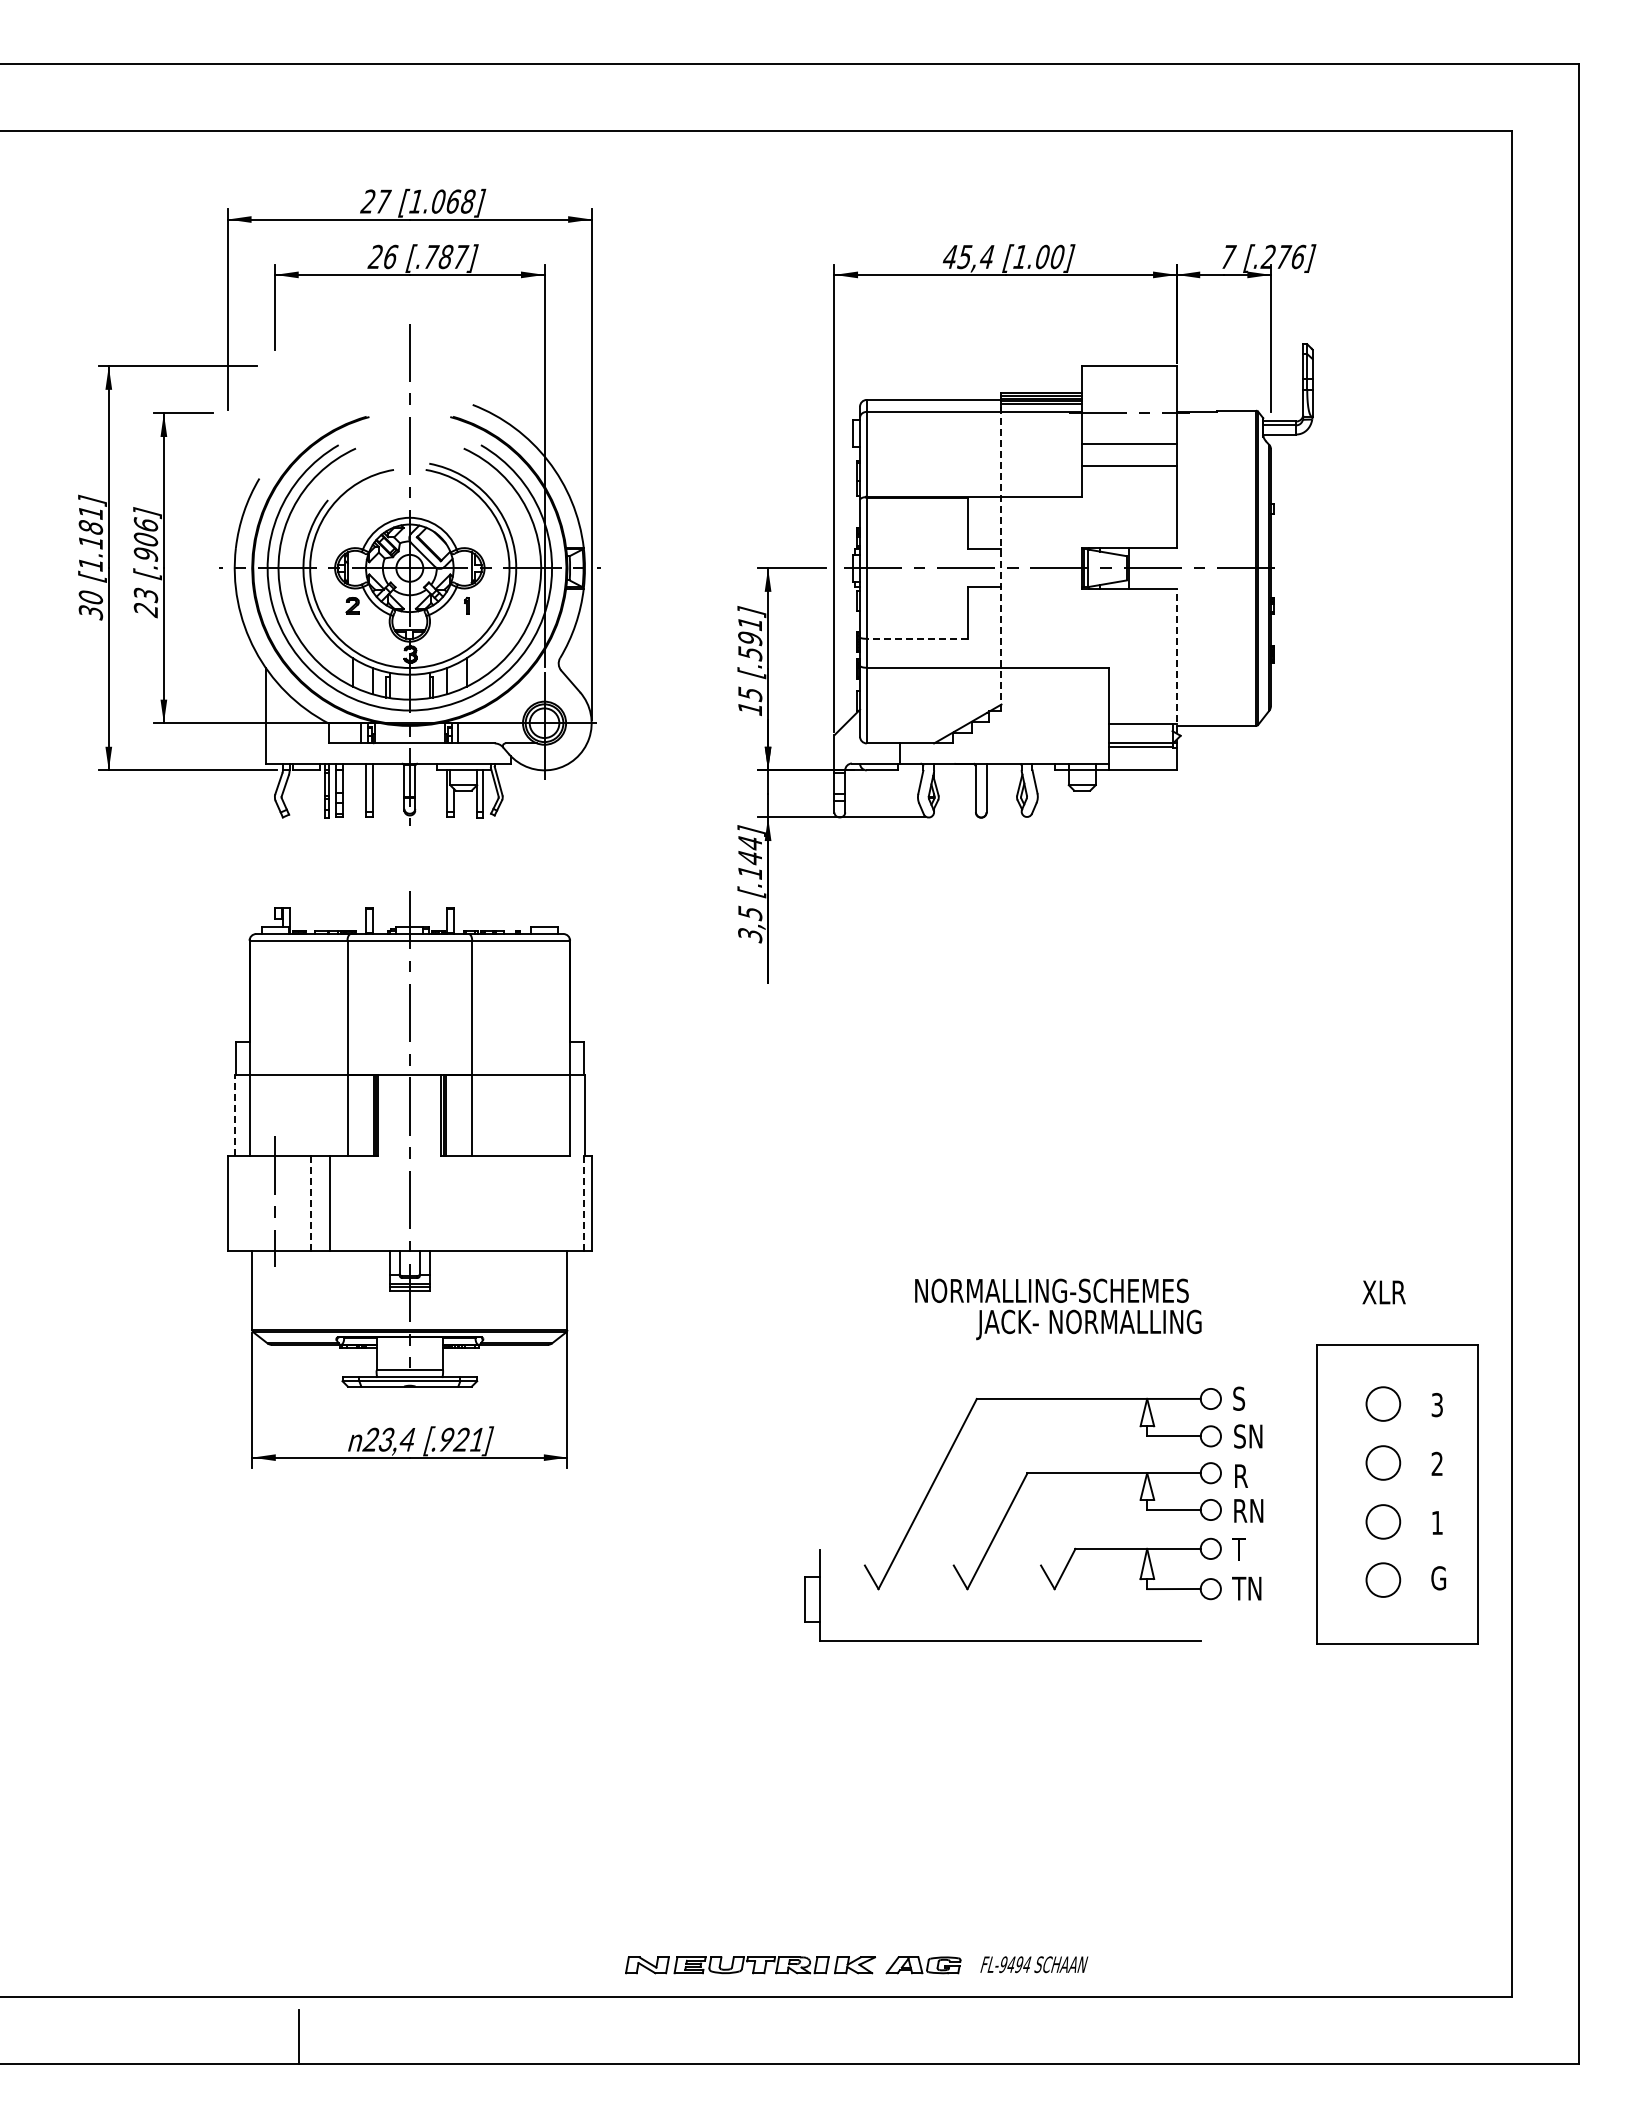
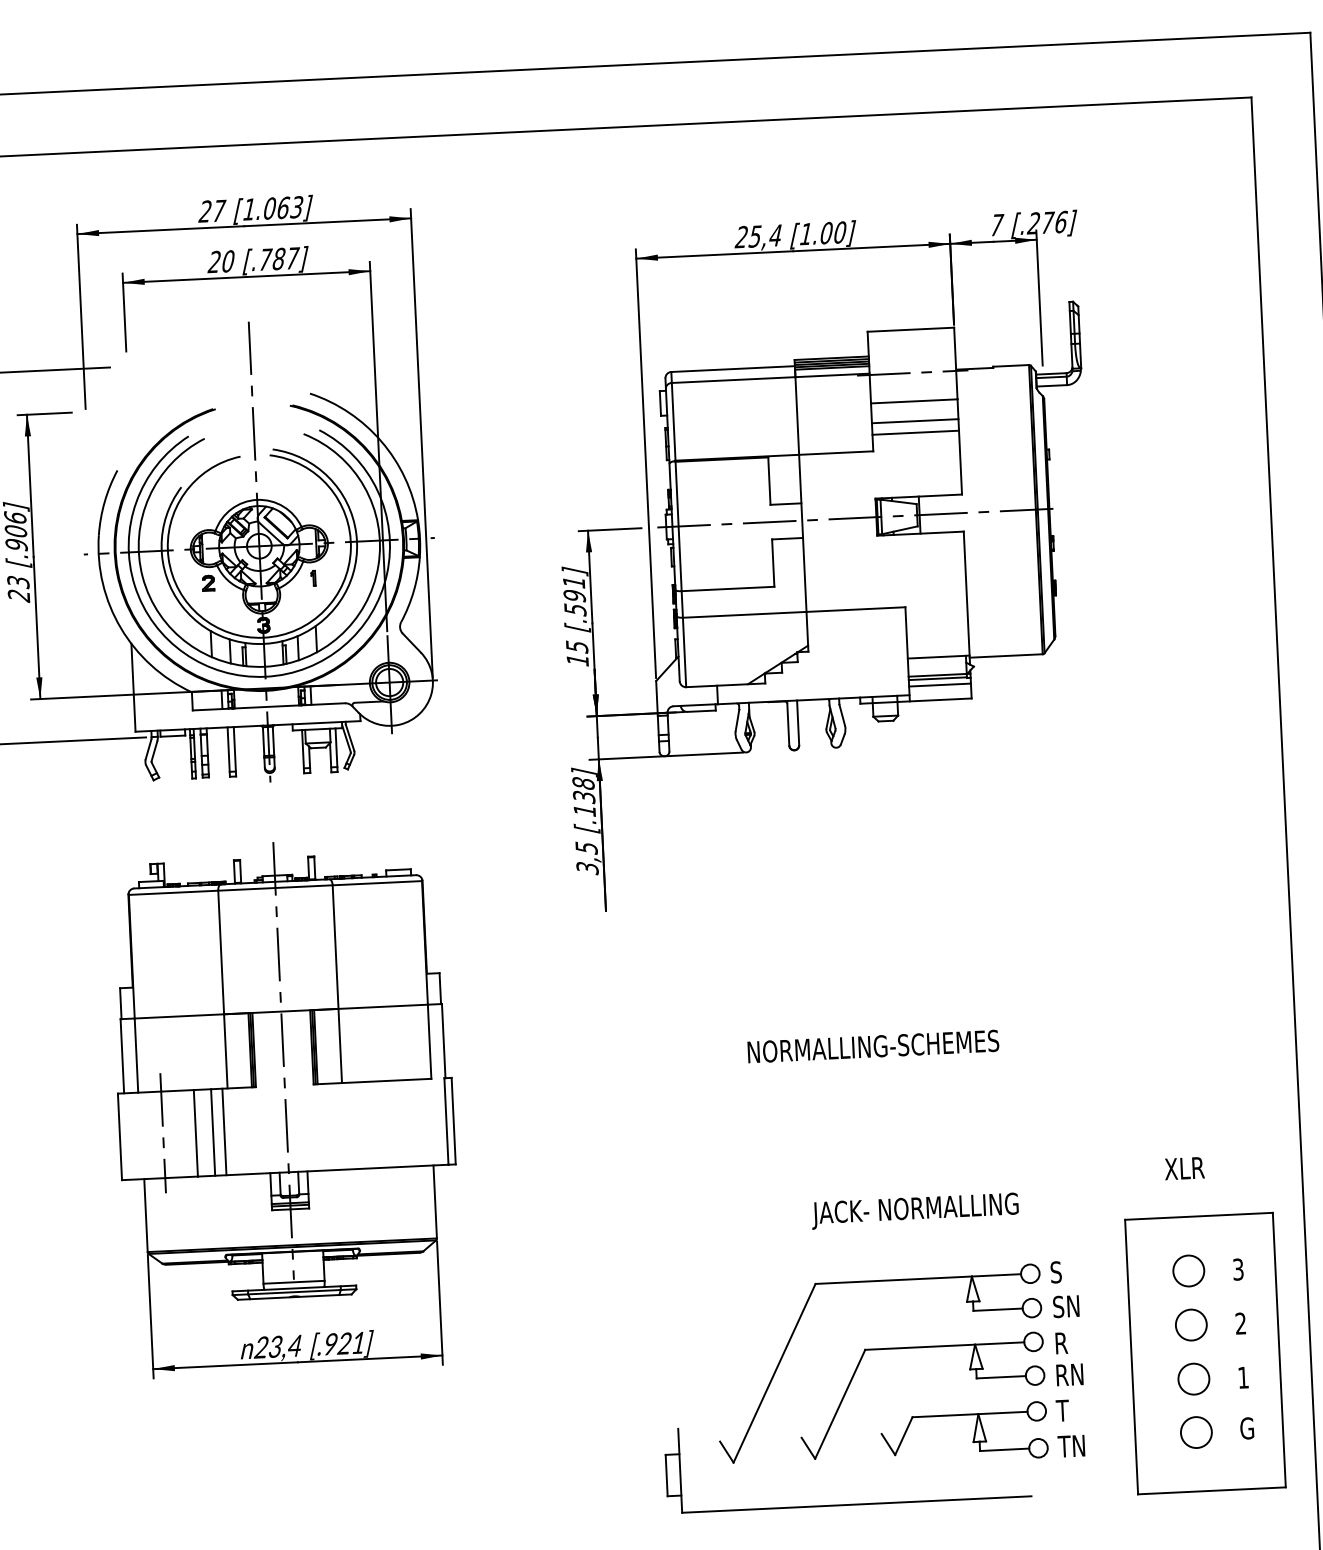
text: (467, 201) -> (296, 207), [1.068] -> [1.063]
text: (391, 256) -> (229, 260), 26 -> 20
text: (949, 256) -> (741, 236), 45,4 -> 25,4
line: (1129, 478) -> (915, 432), added
line: (1001, 556) -> (801, 509), dashed -> solid
line: (917, 638) -> (728, 588), dashed -> solid
line: (1176, 660) -> (966, 597), dashed -> solid
line: (1142, 754) -> (939, 685), added
text: (750, 850) -> (584, 790), [.144] -> [.138]
line: (234, 1115) -> (122, 1055), dashed -> solid
line: (310, 1202) -> (195, 1132), dashed -> solid
line: (583, 1202) -> (446, 1120), dashed -> solid
line: (341, 1203) -> (224, 1132), added
text: (1051, 1290) -> (873, 1046), moved

